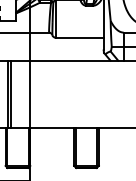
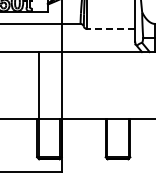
line: (80, 38) -> (111, 29), solid -> dashed
line: (11, 94) -> (42, 85), removed

